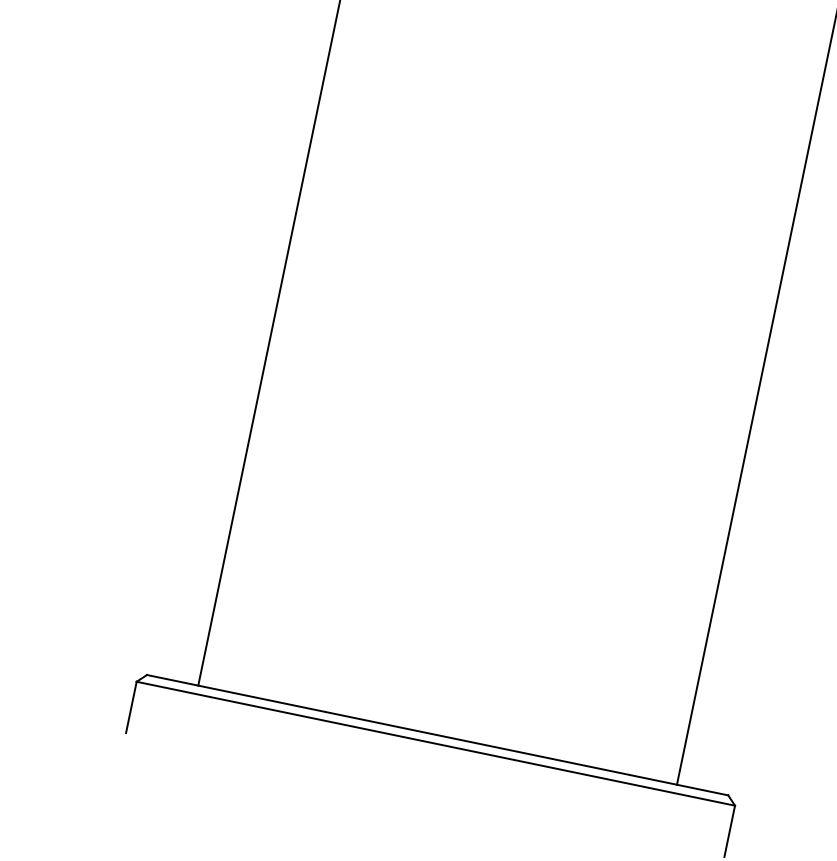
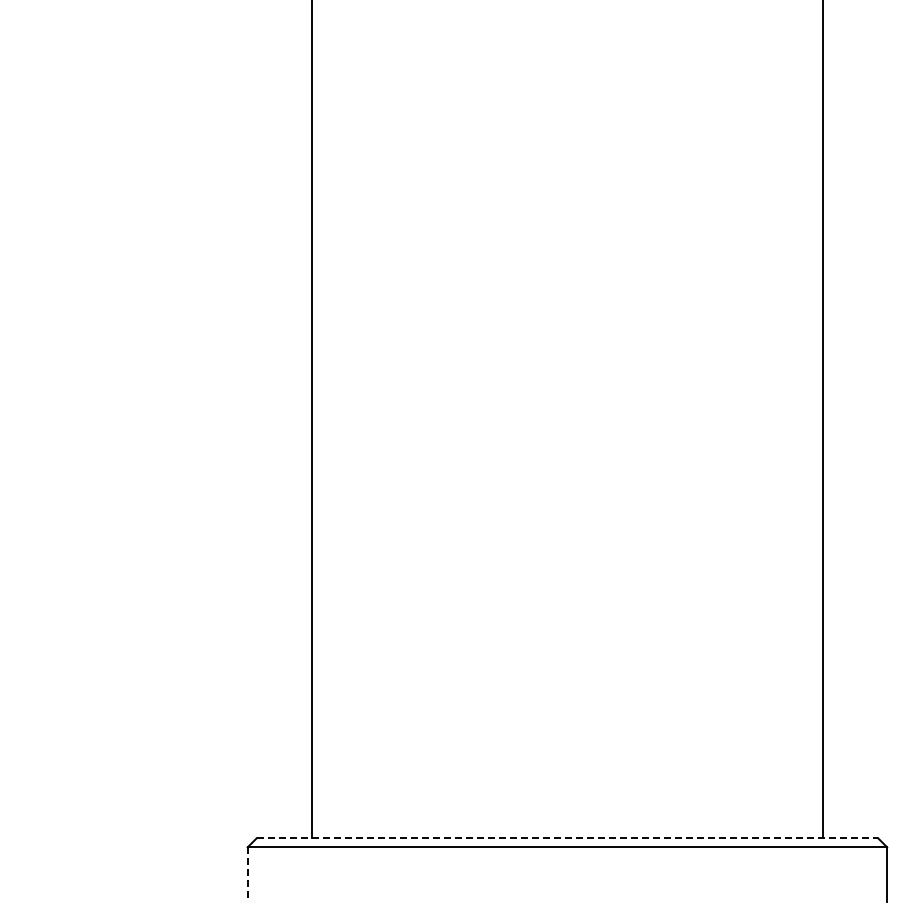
line: (131, 708) -> (247, 875), solid -> dashed
line: (437, 735) -> (567, 838), solid -> dashed

